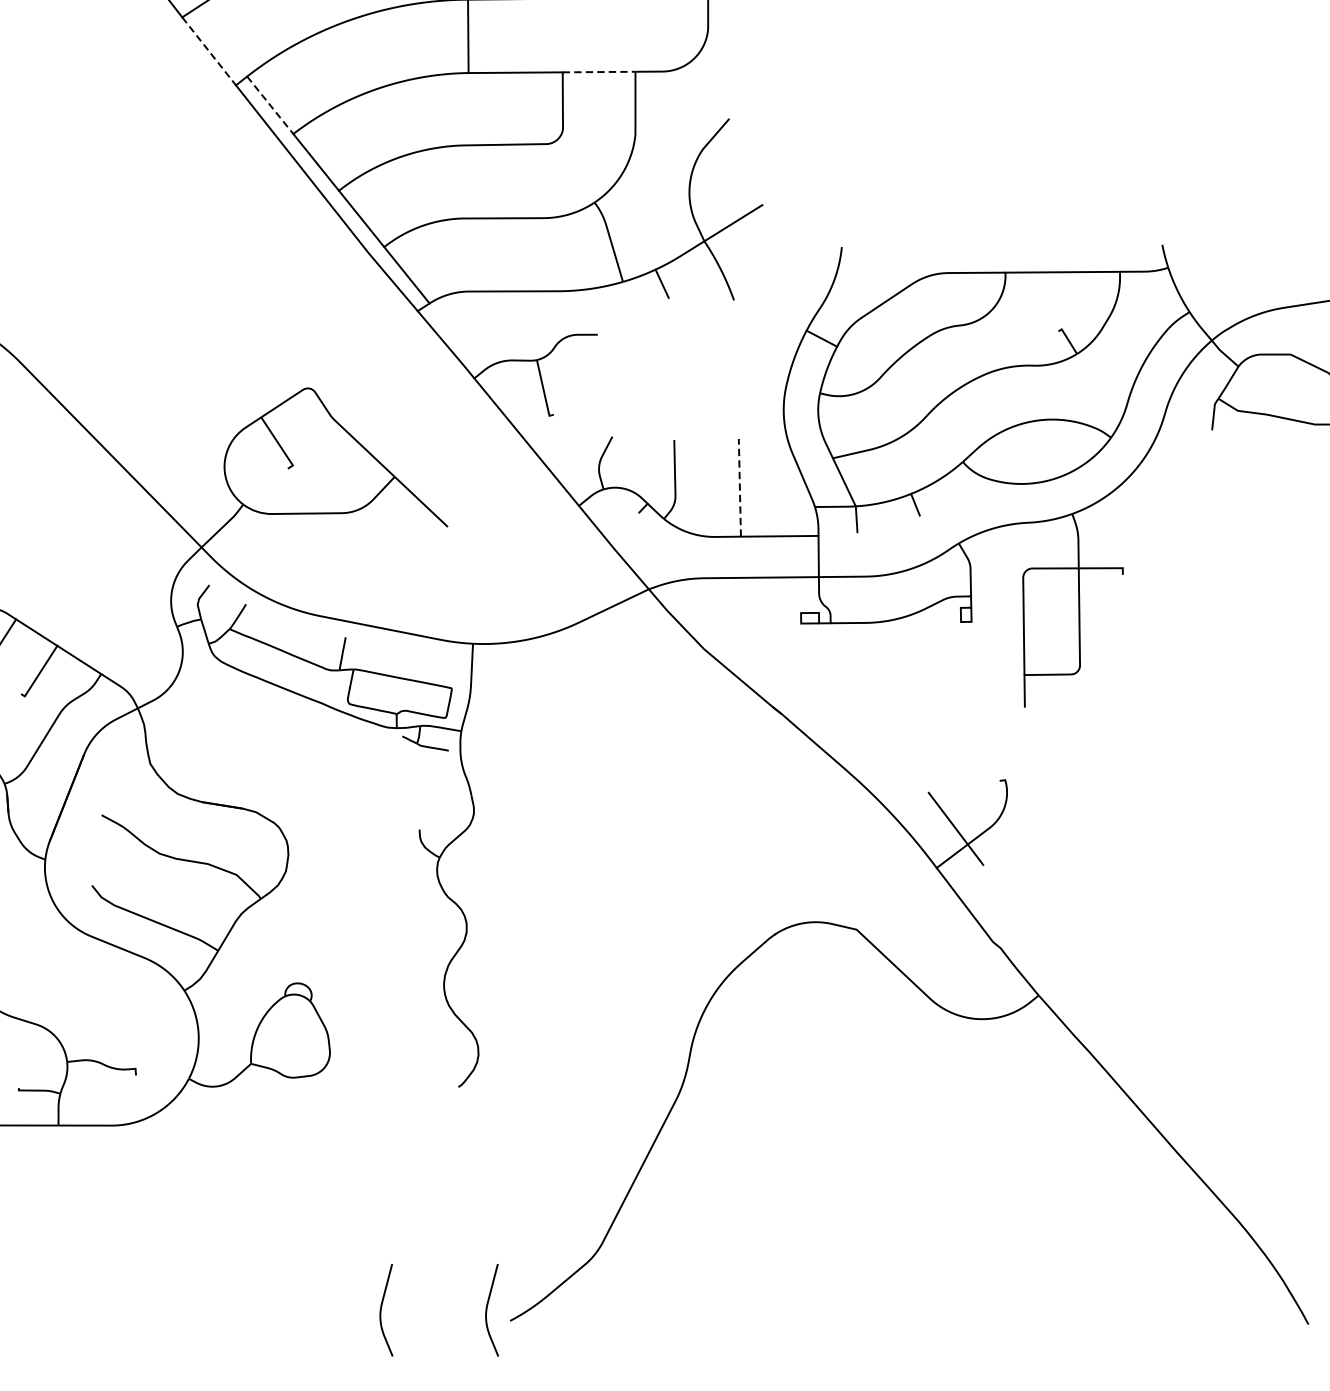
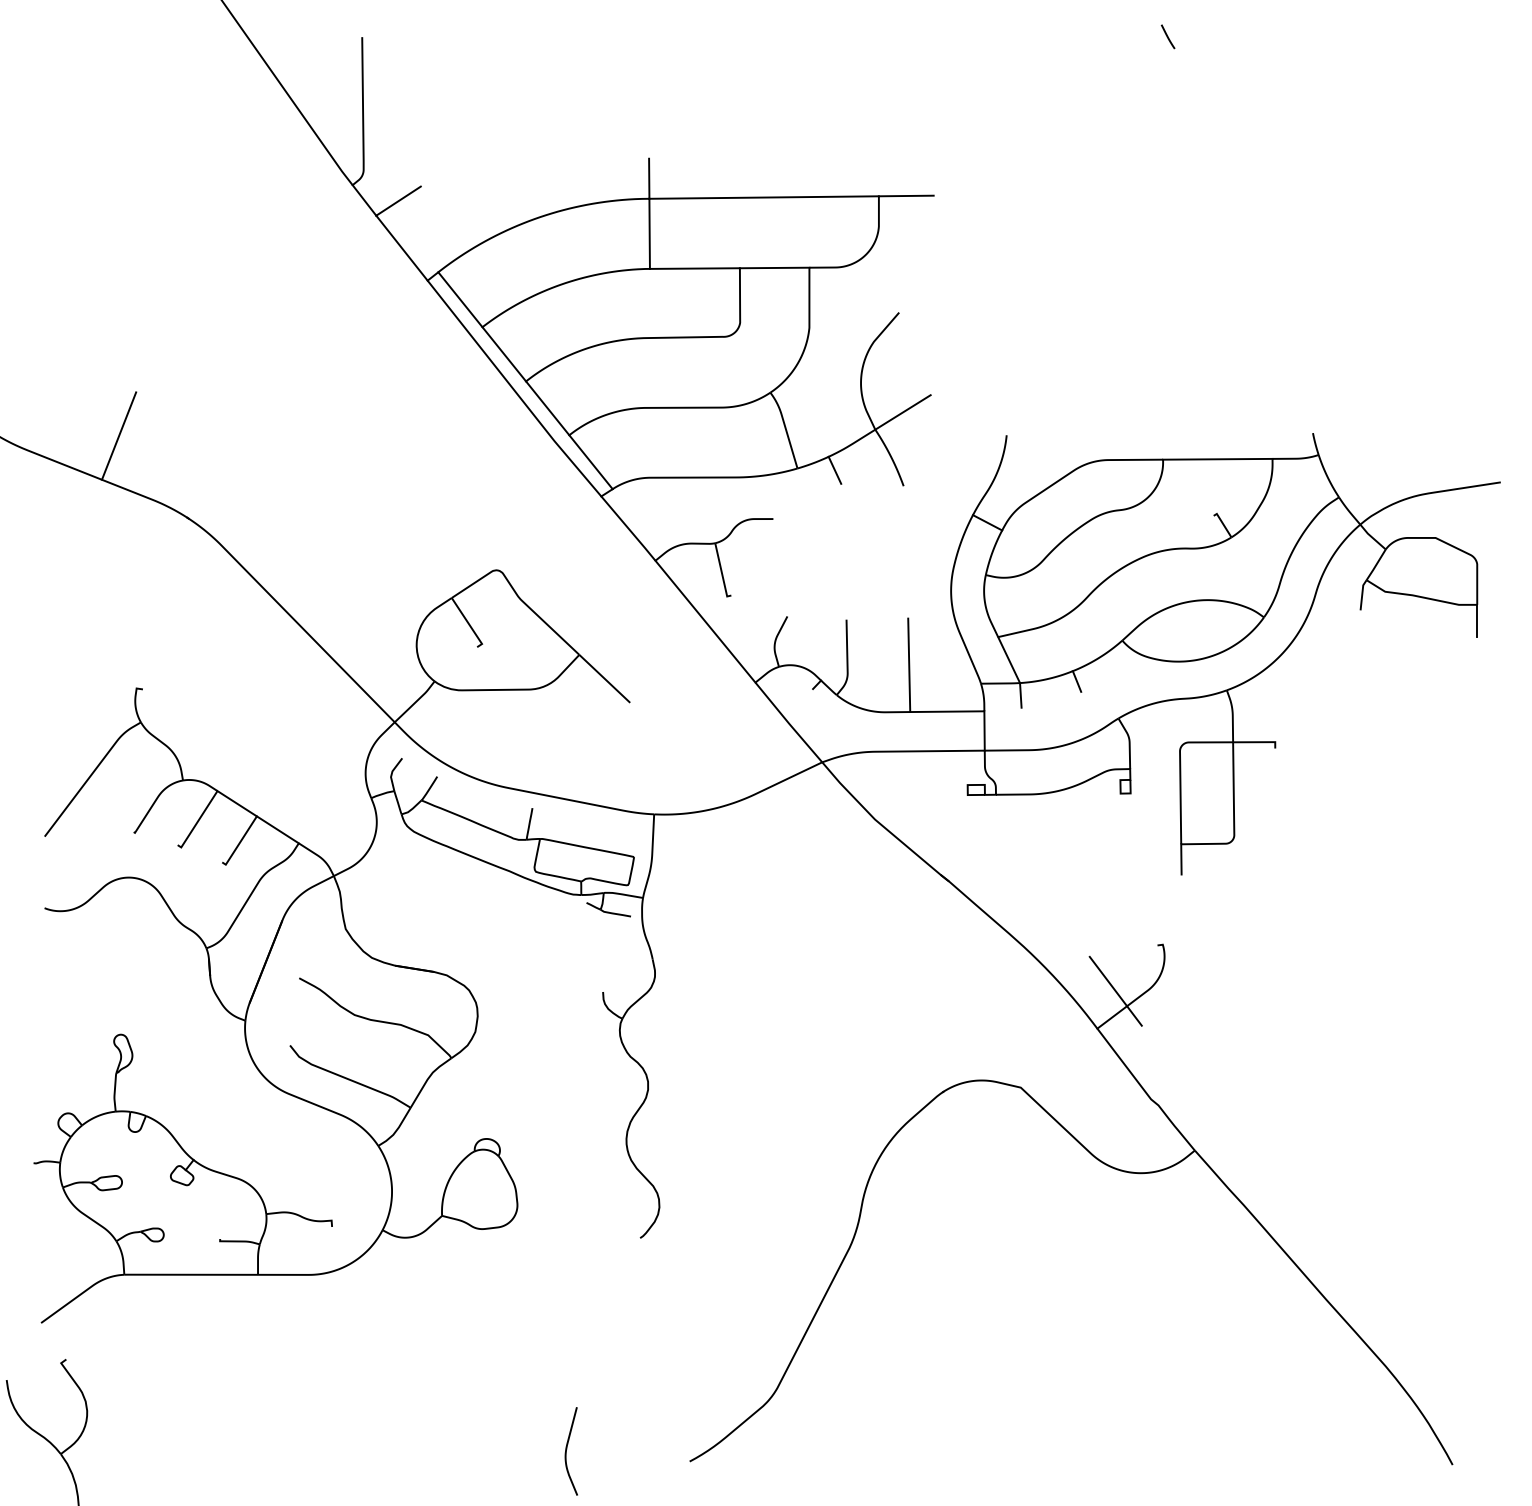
line: (209, 51) -> (402, 248), dashed -> solid
line: (598, 71) -> (774, 267), dashed -> solid
line: (270, 106) -> (460, 300), dashed -> solid
line: (740, 487) -> (909, 665), dashed -> solid
curve: (488, 1308) -> (668, 1449), removed

